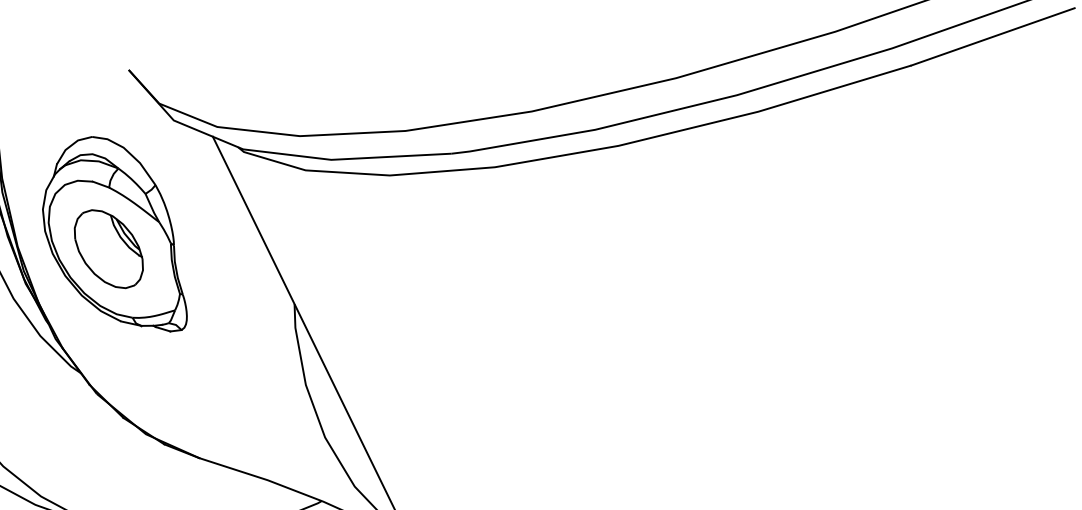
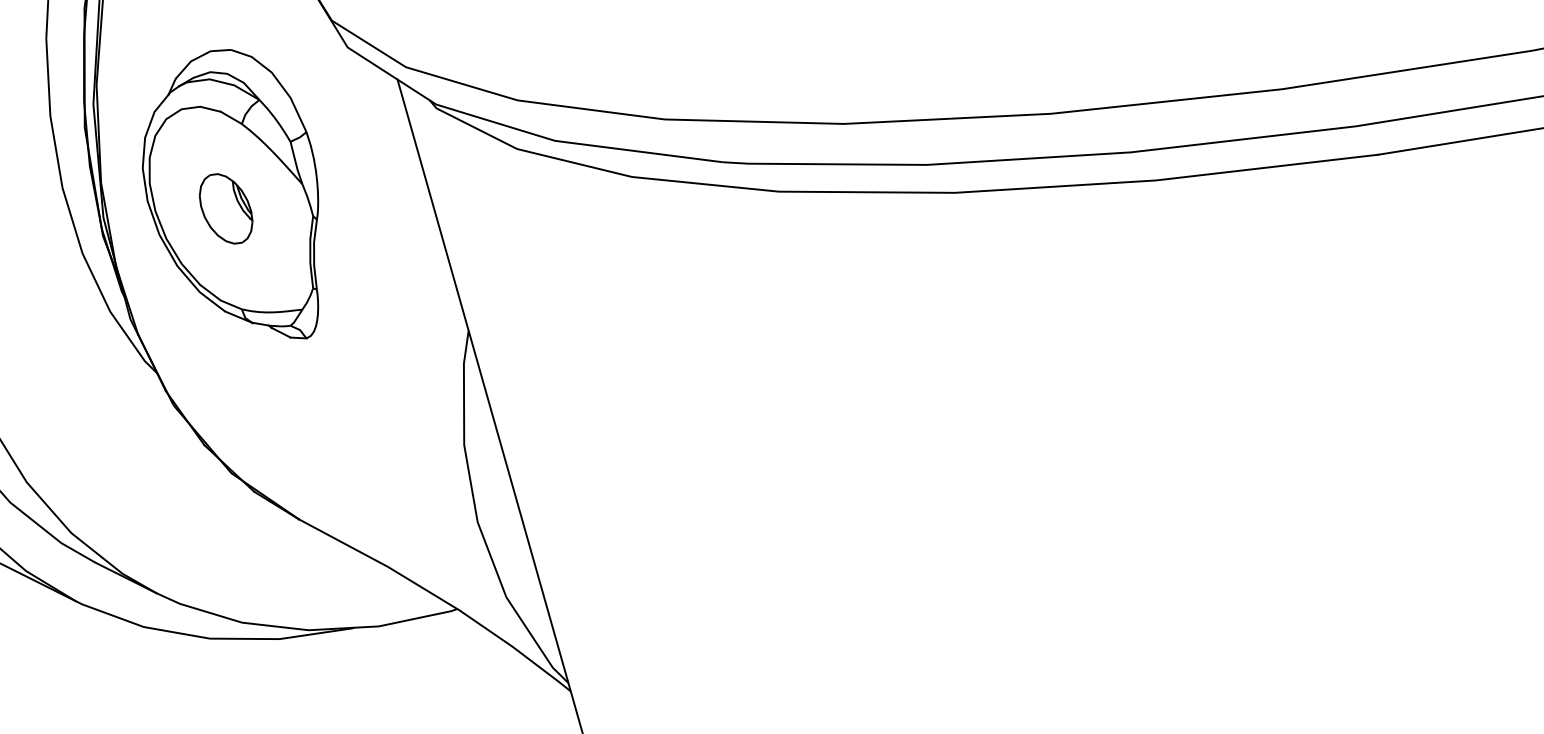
part: (108, 249) -> (225, 208), size x0.6

